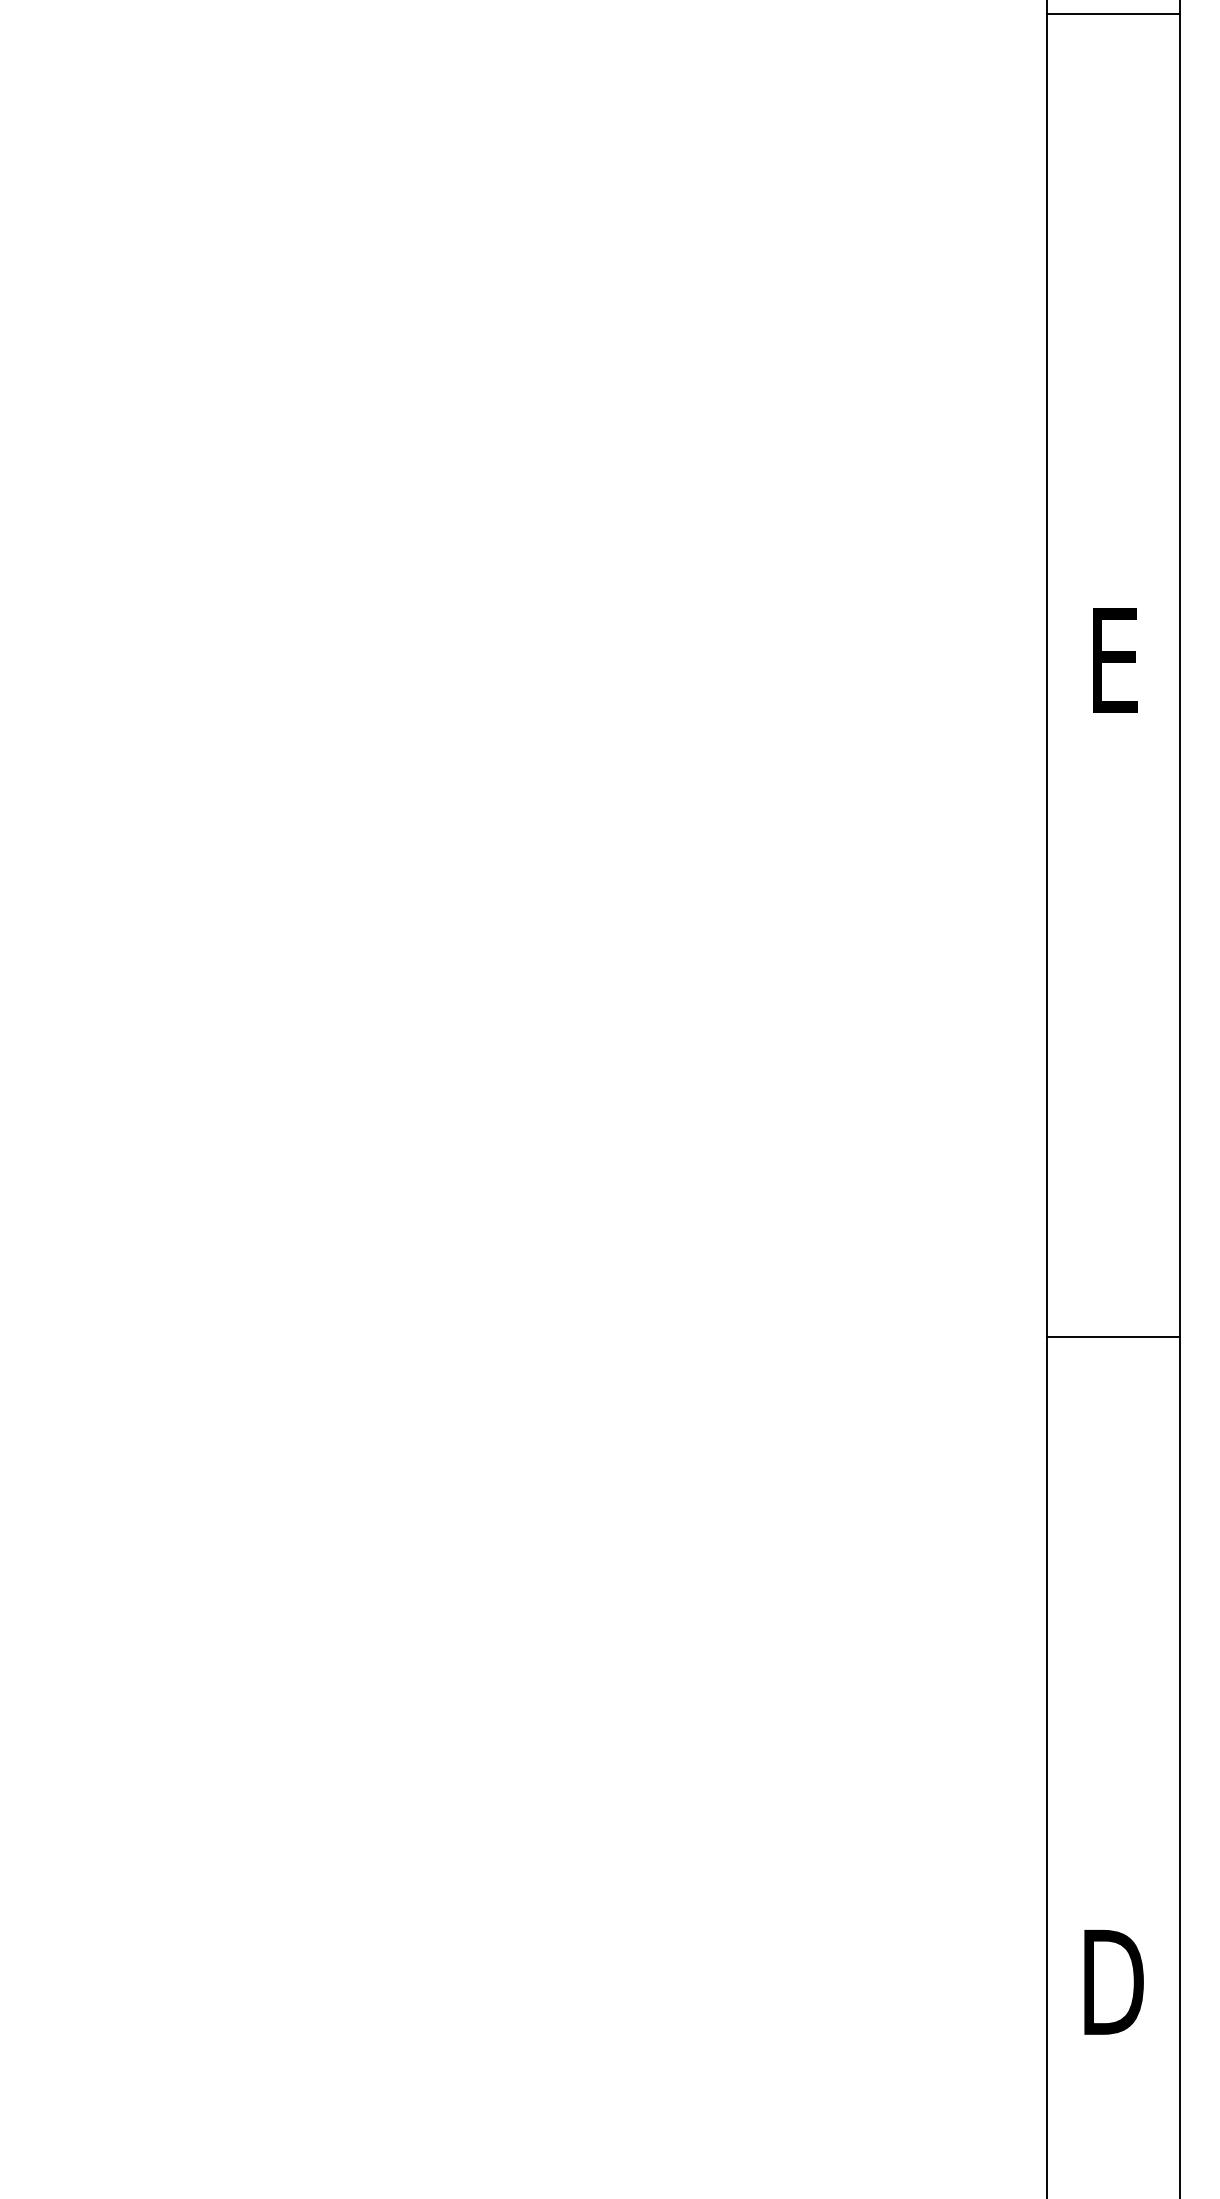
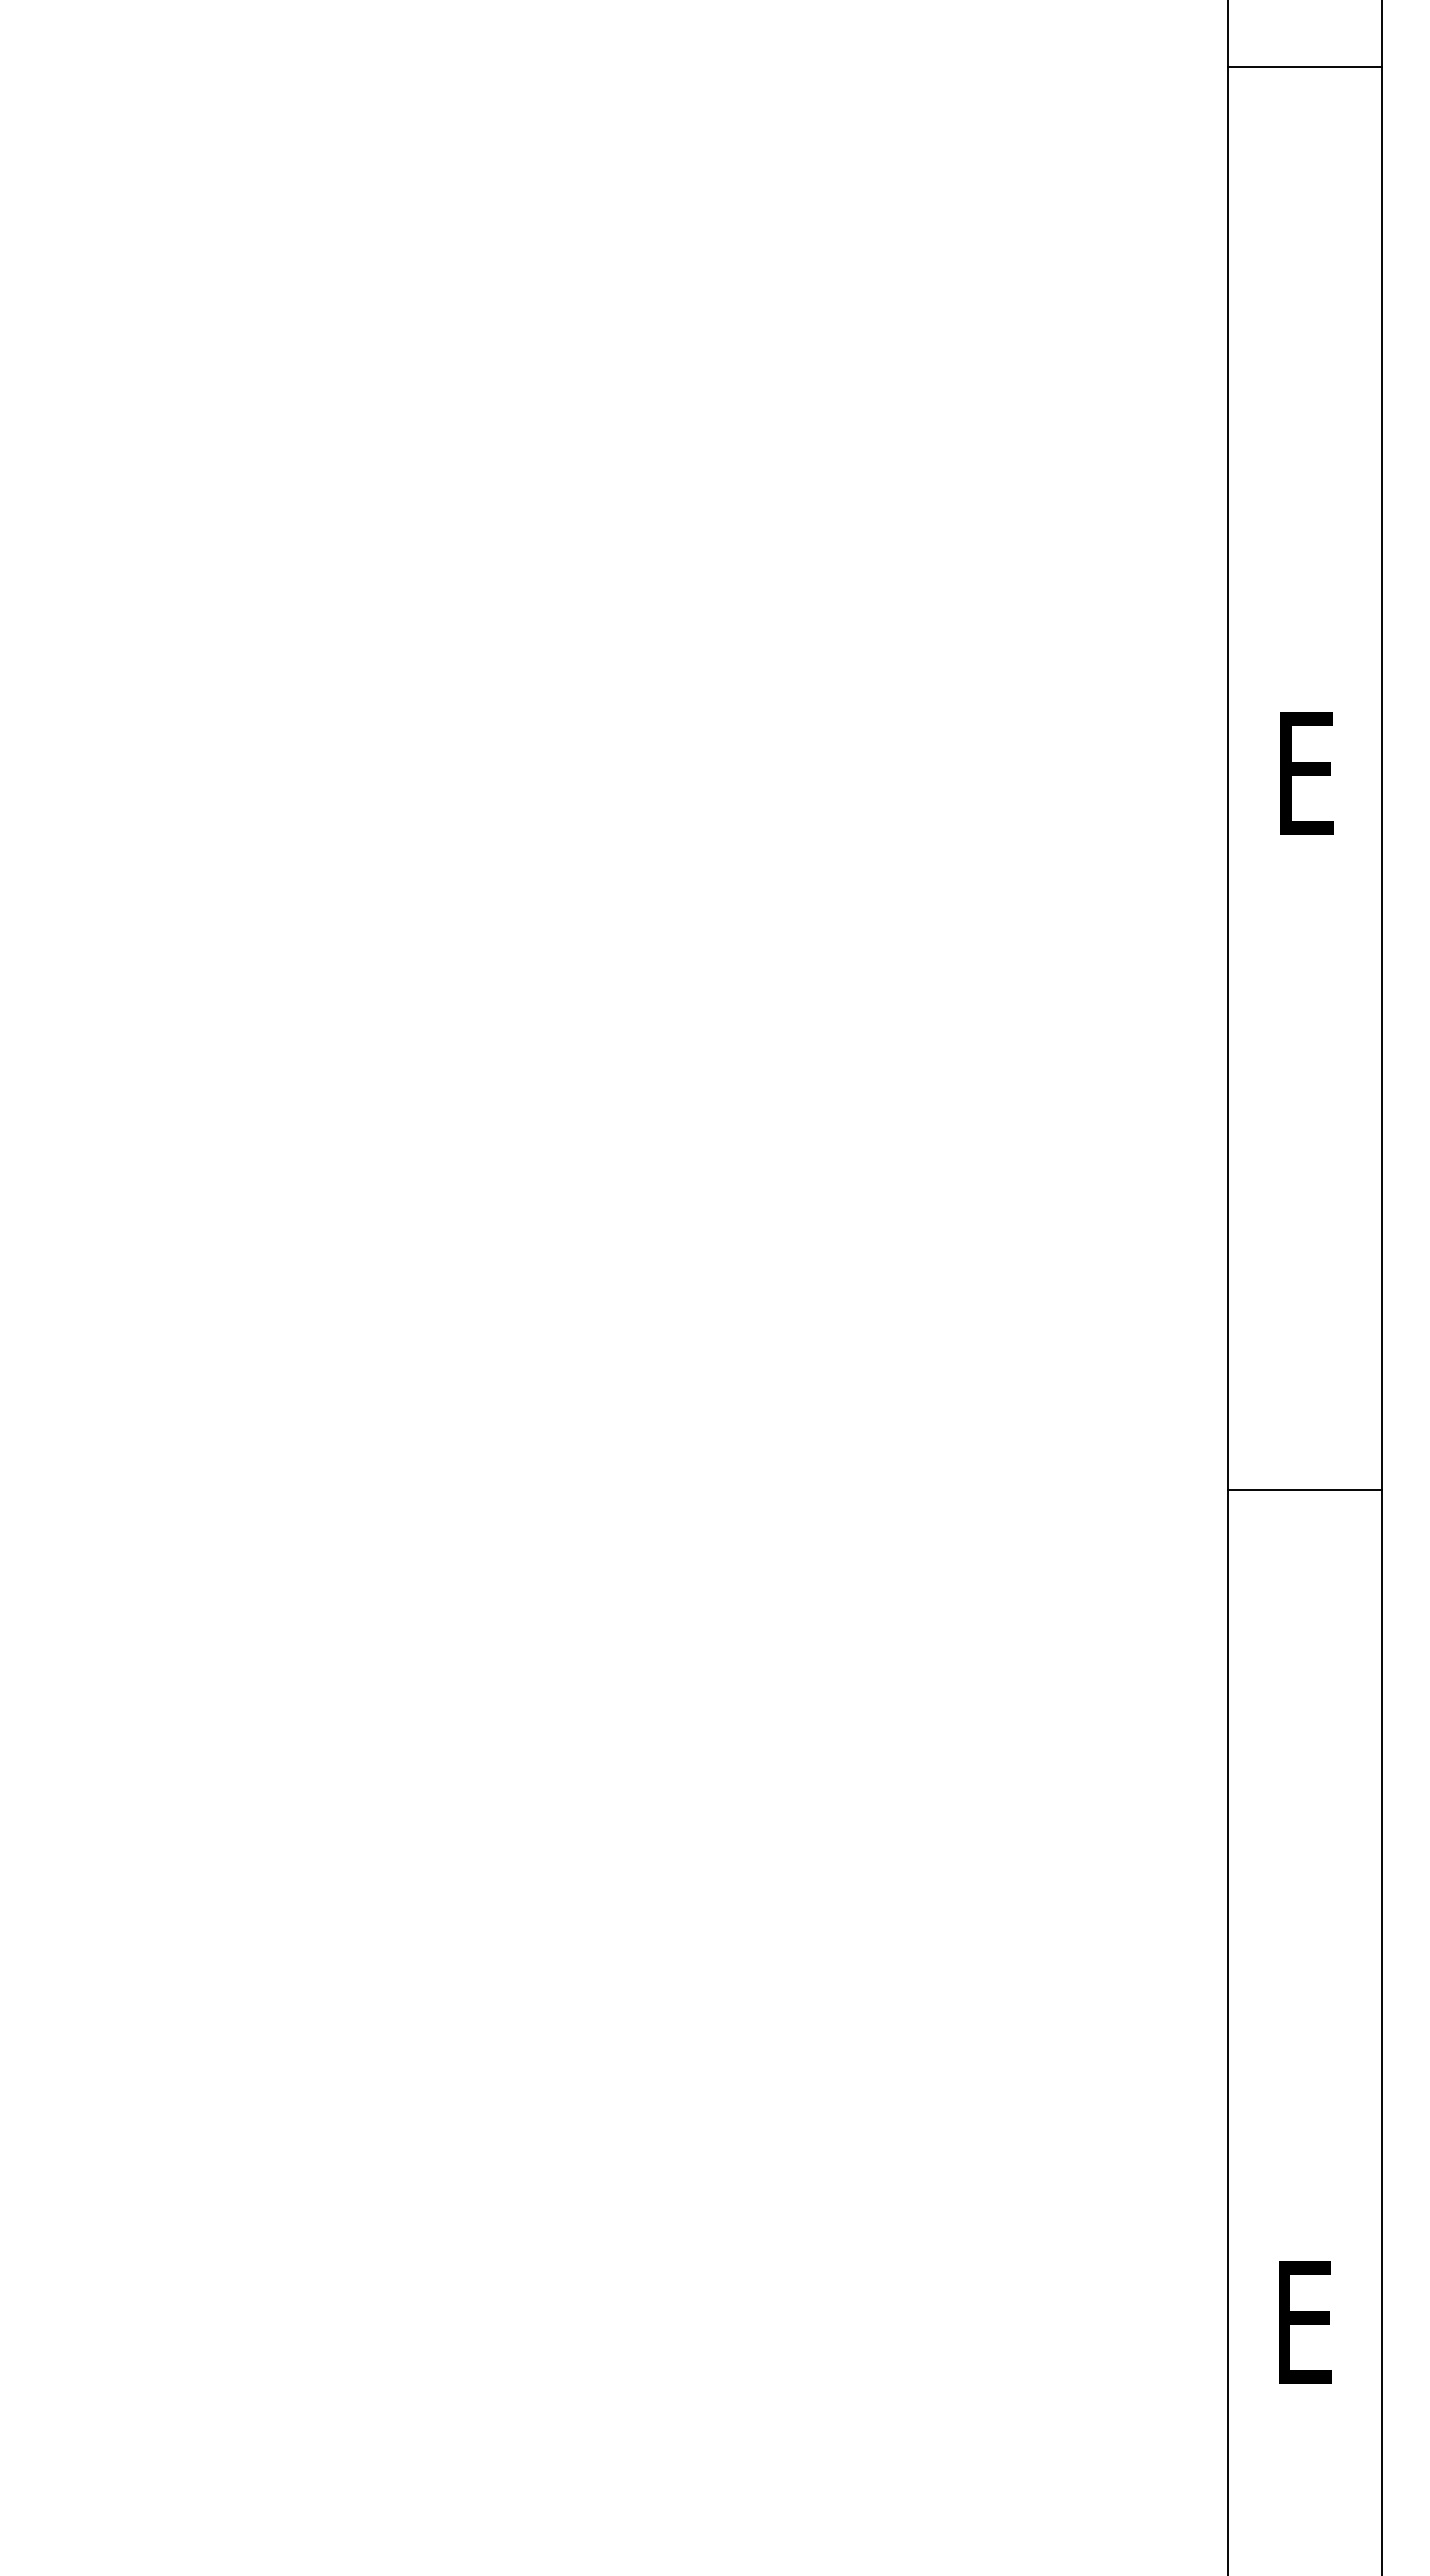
line: (1113, 14) -> (1304, 66), moved
line: (1113, 1336) -> (1304, 1489), moved
text: (1113, 1982) -> (1305, 2322), D -> E

